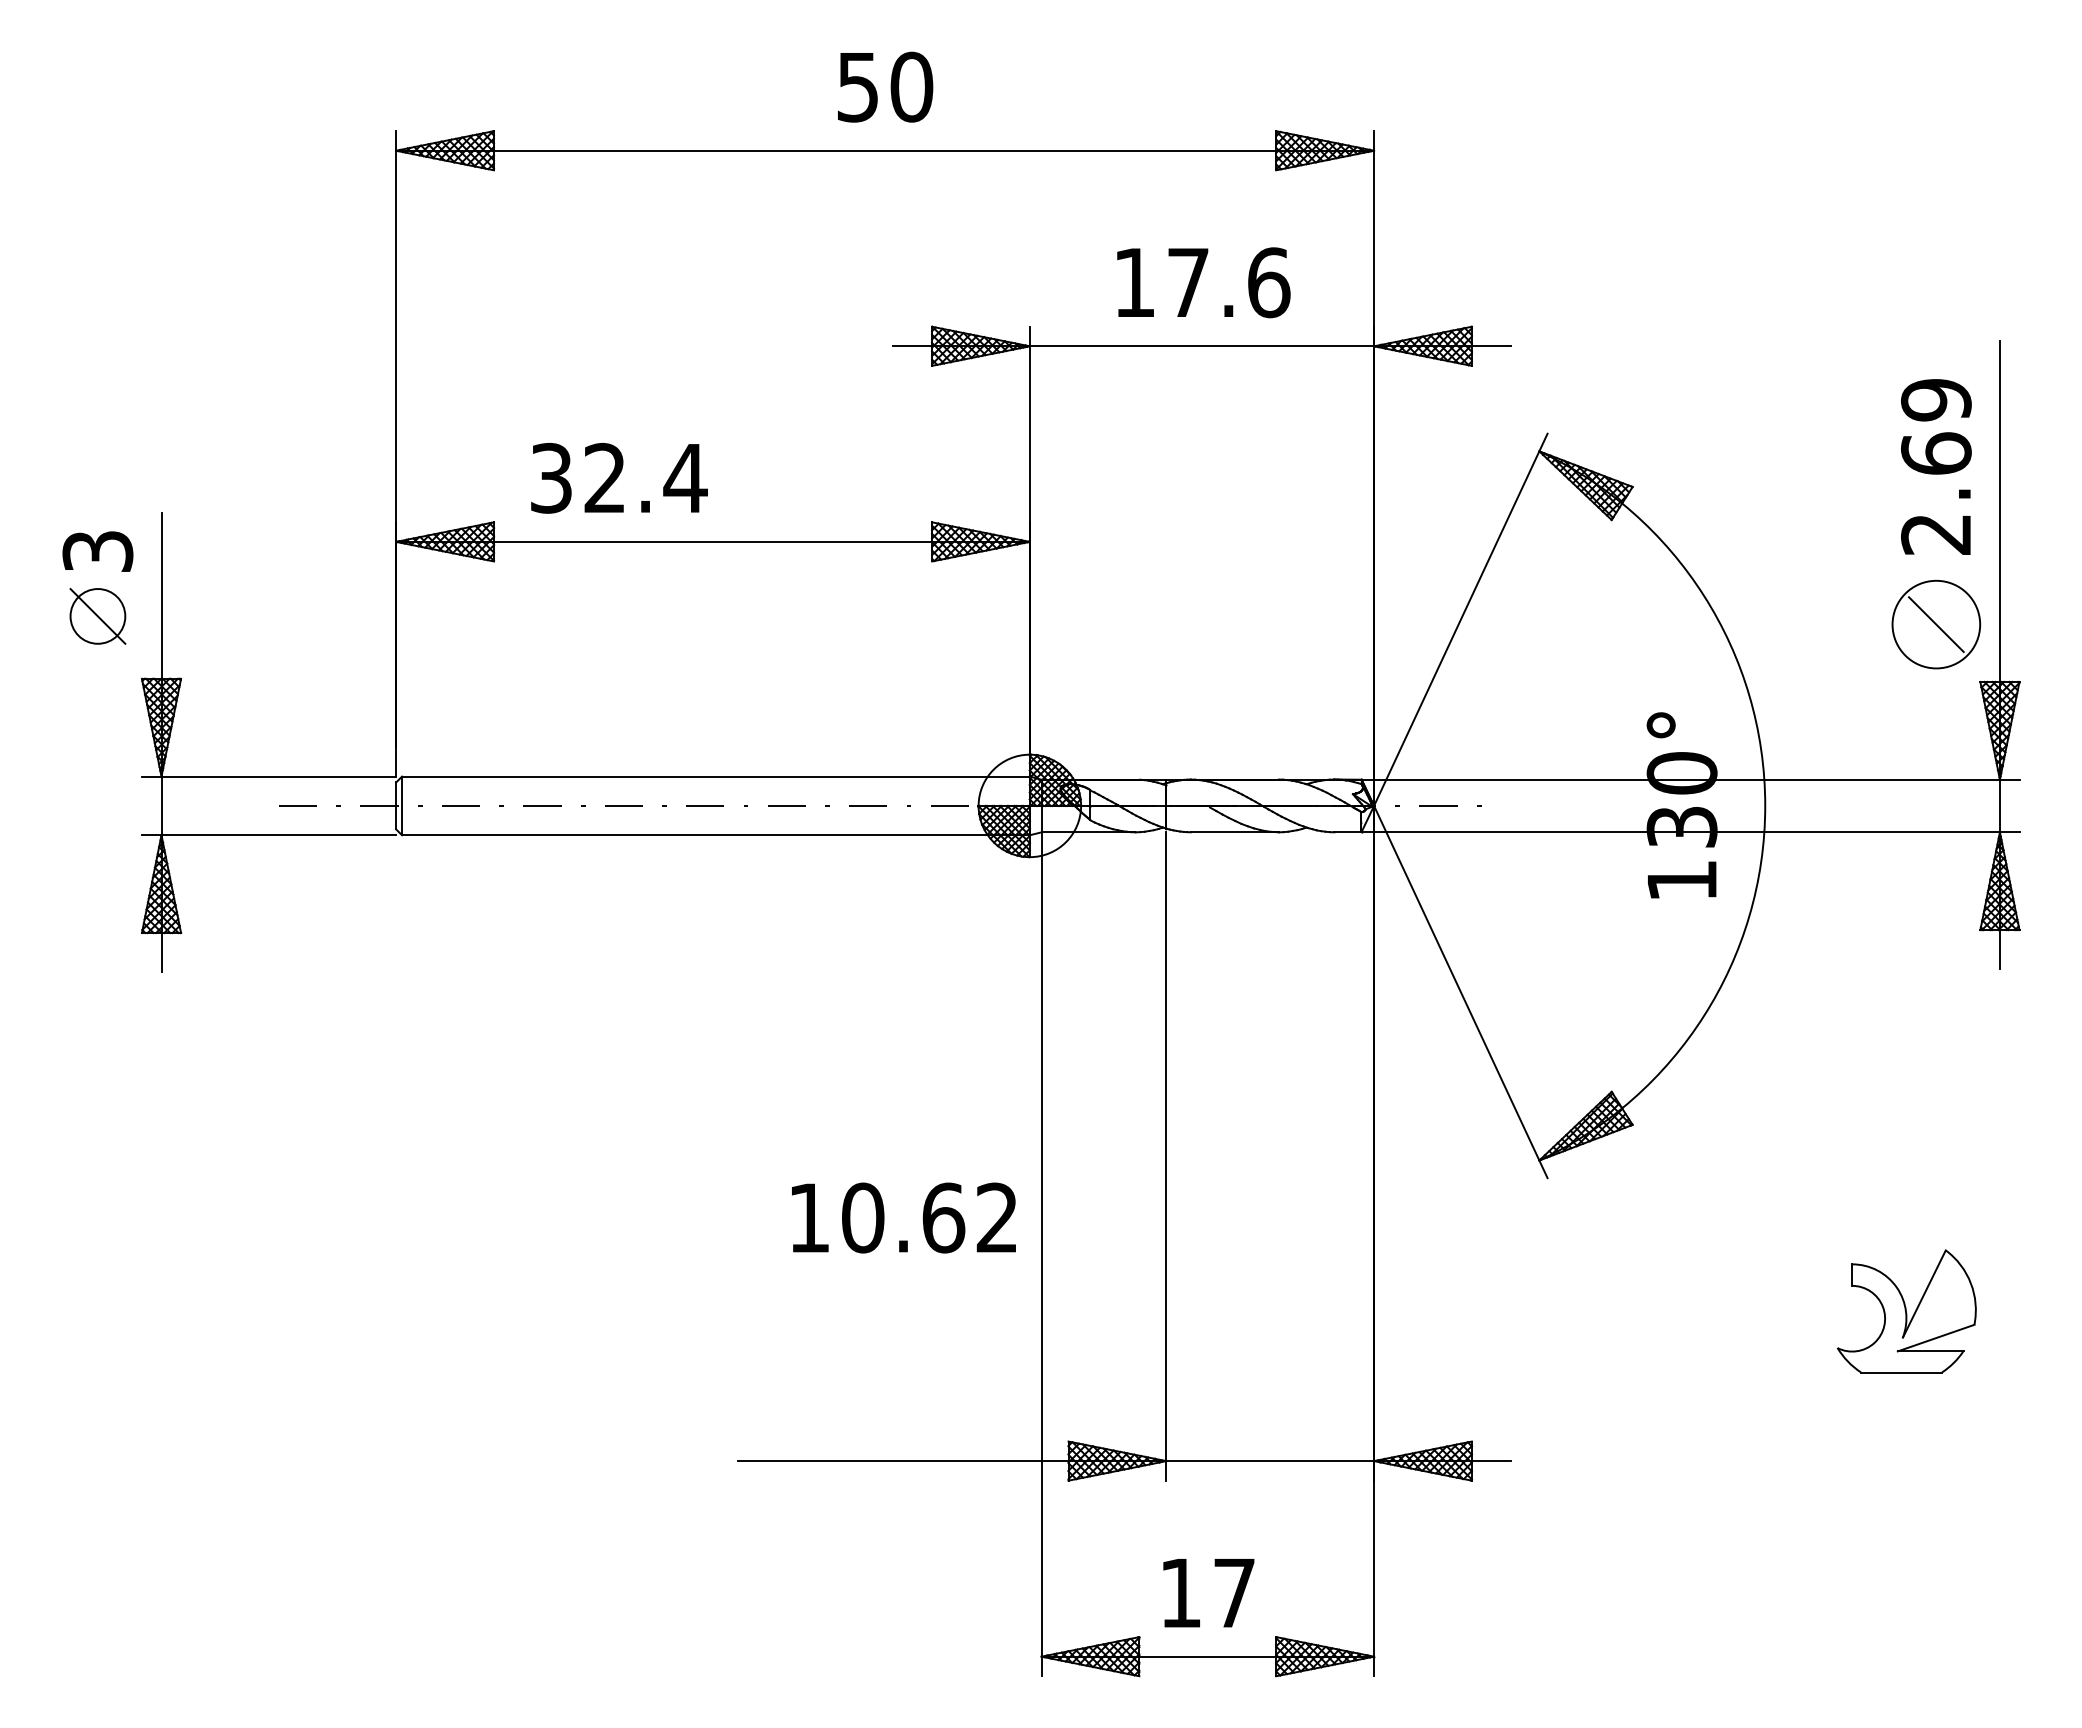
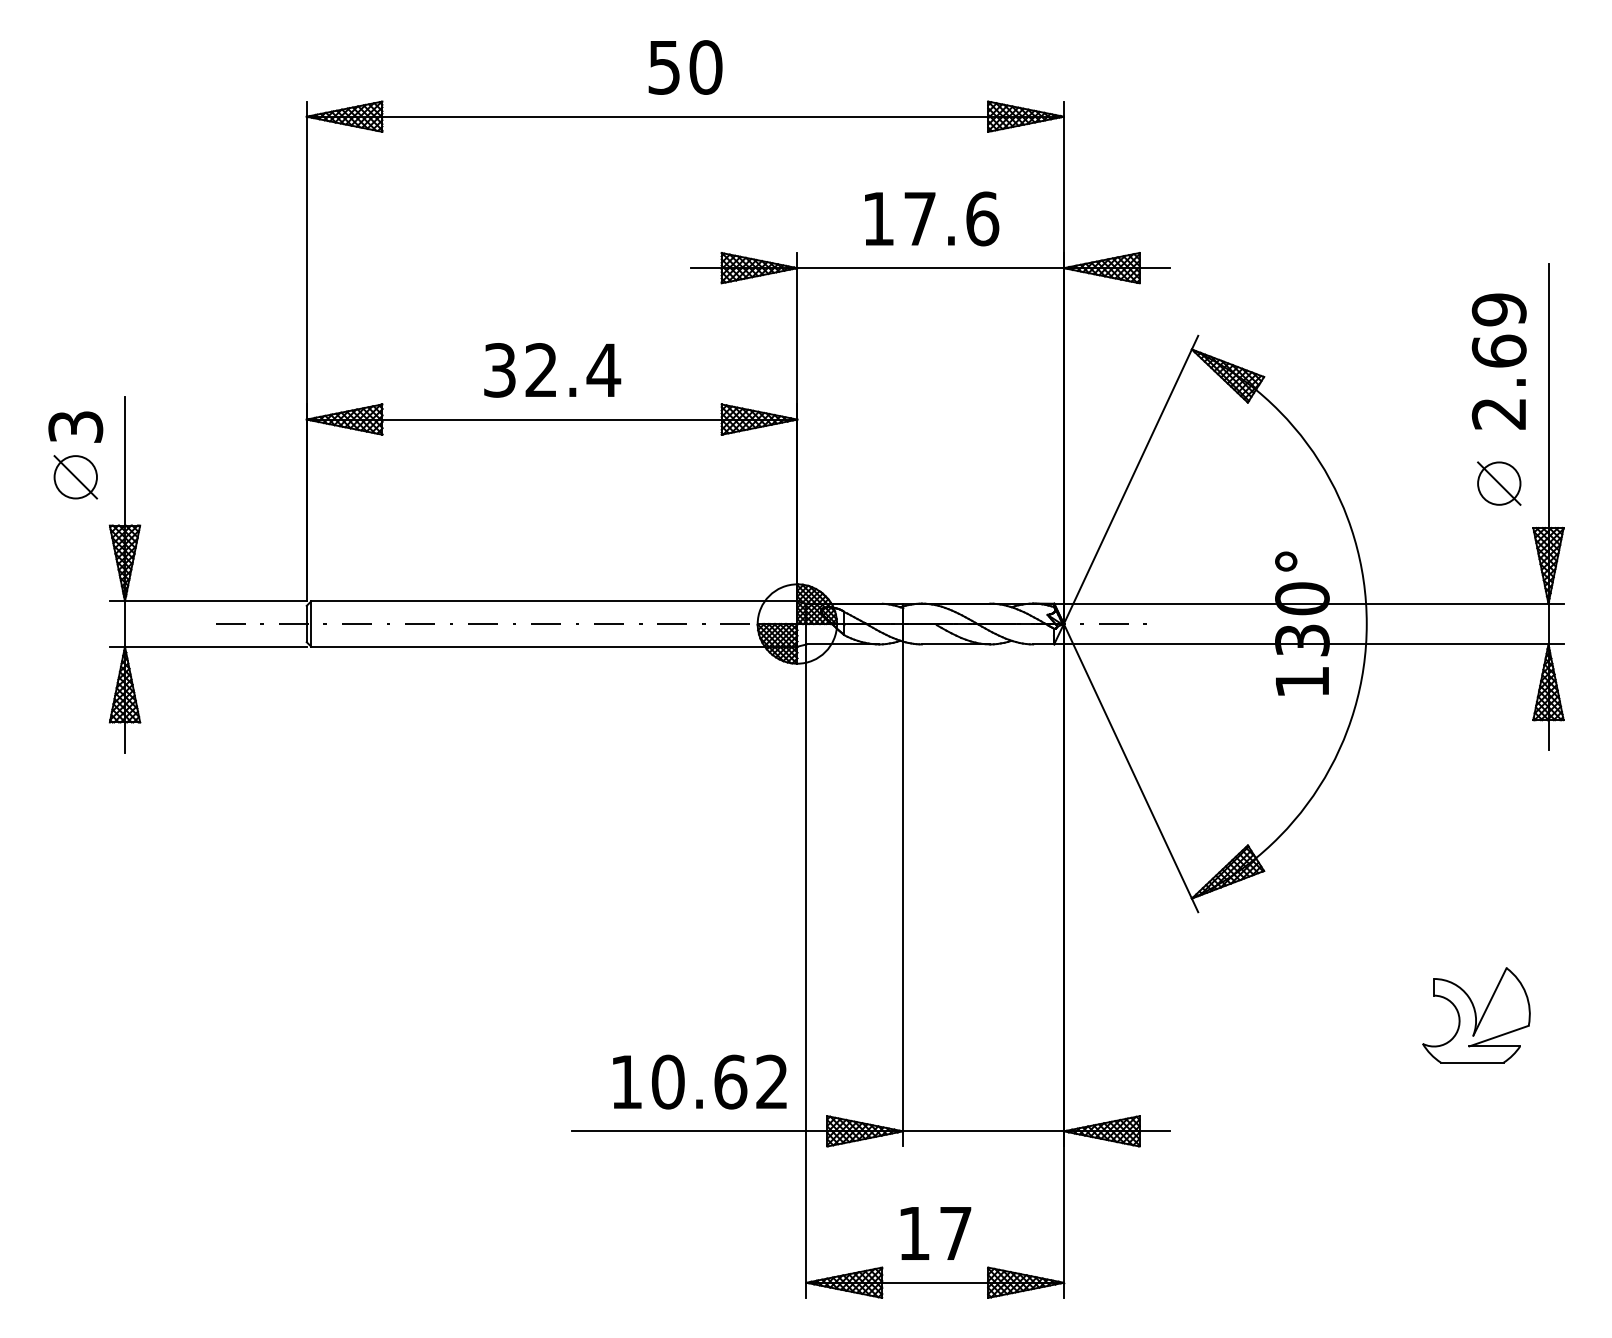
text: (619, 478) -> (552, 370), moved
circle: (1936, 624) -> (1499, 483), size x0.62
text: (903, 1217) -> (699, 1081), moved

